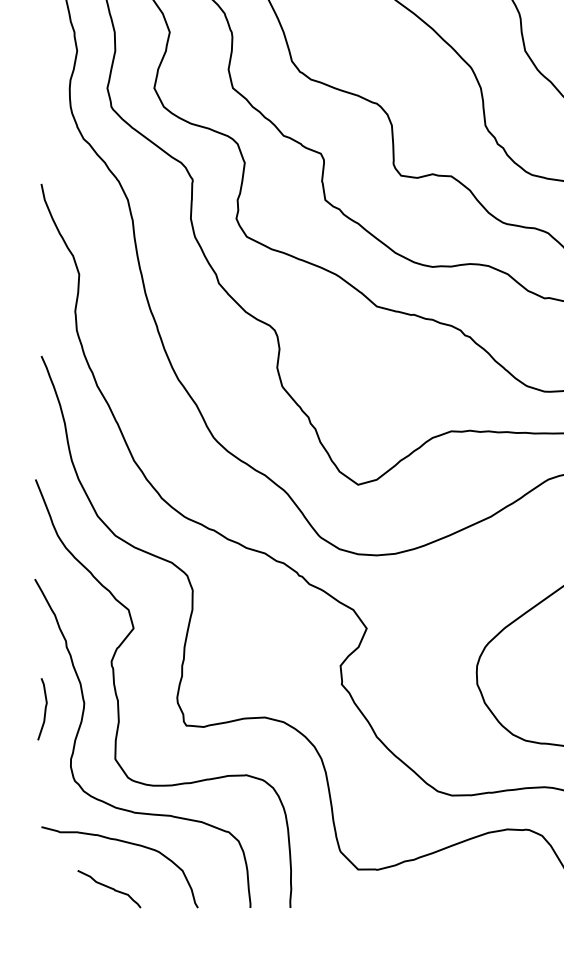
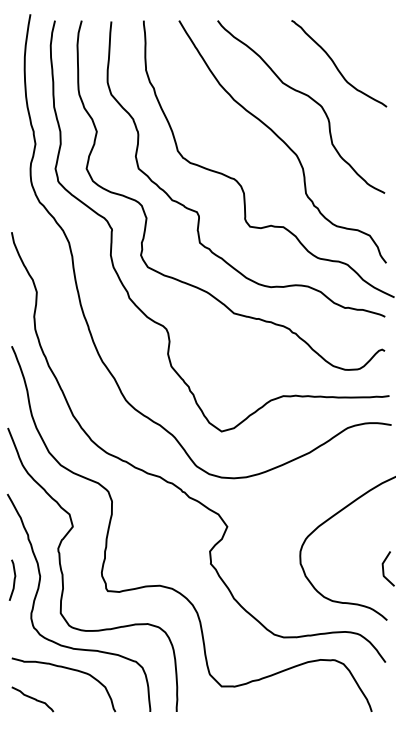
curve: (108, 889) -> (32, 699), moved

